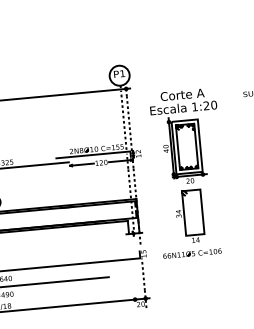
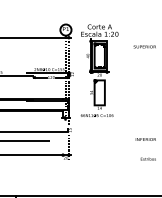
part: (189, 172) -> (99, 70), moved

